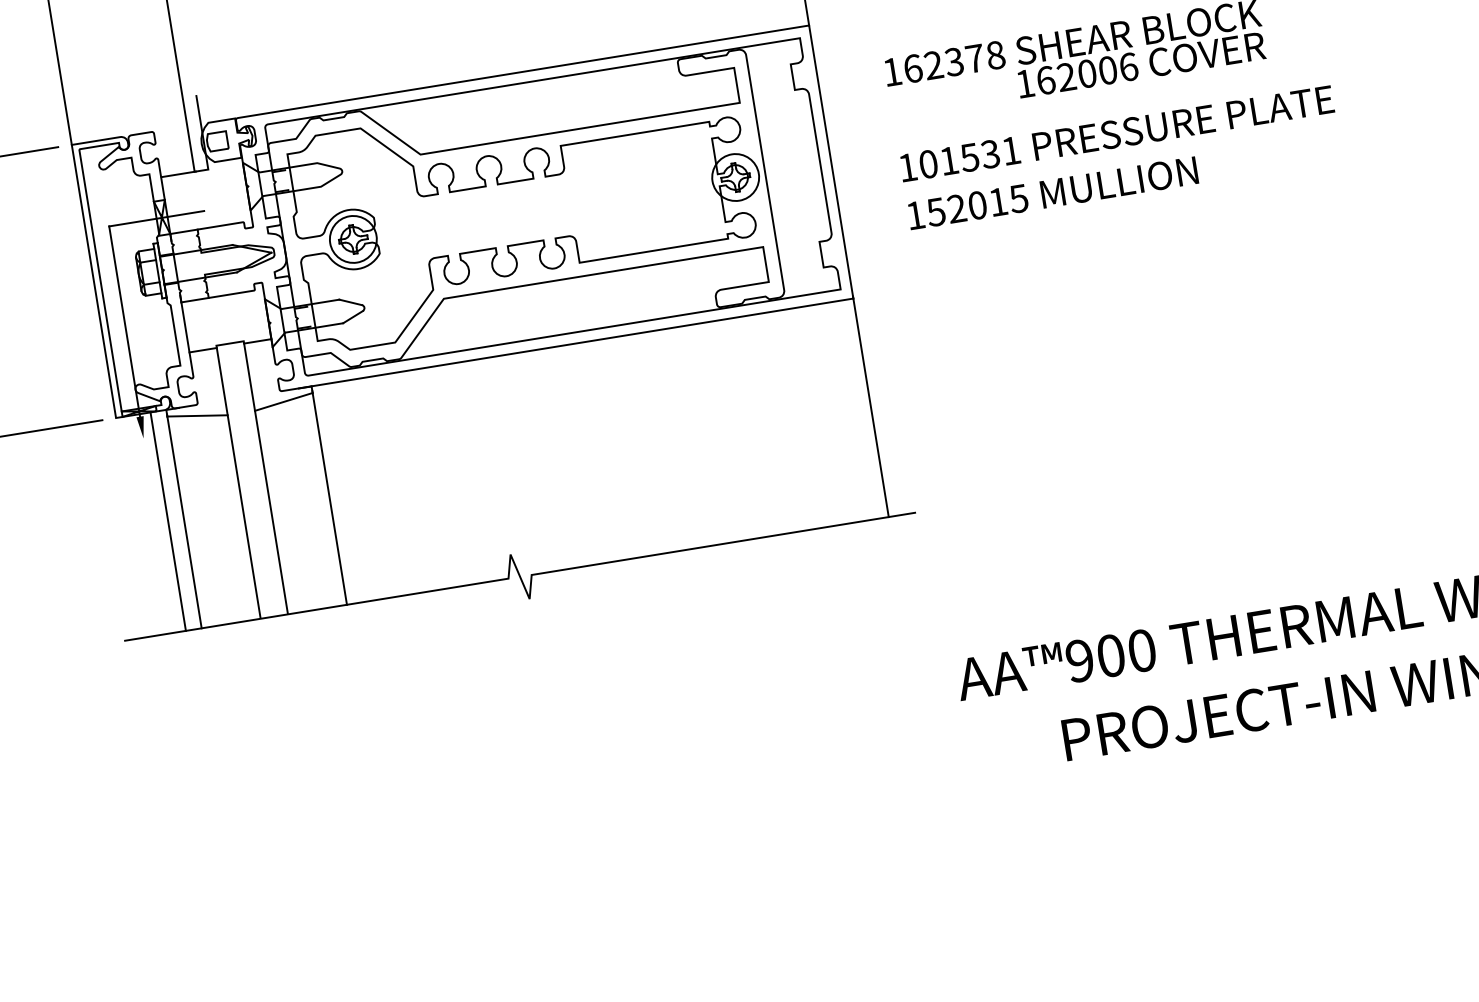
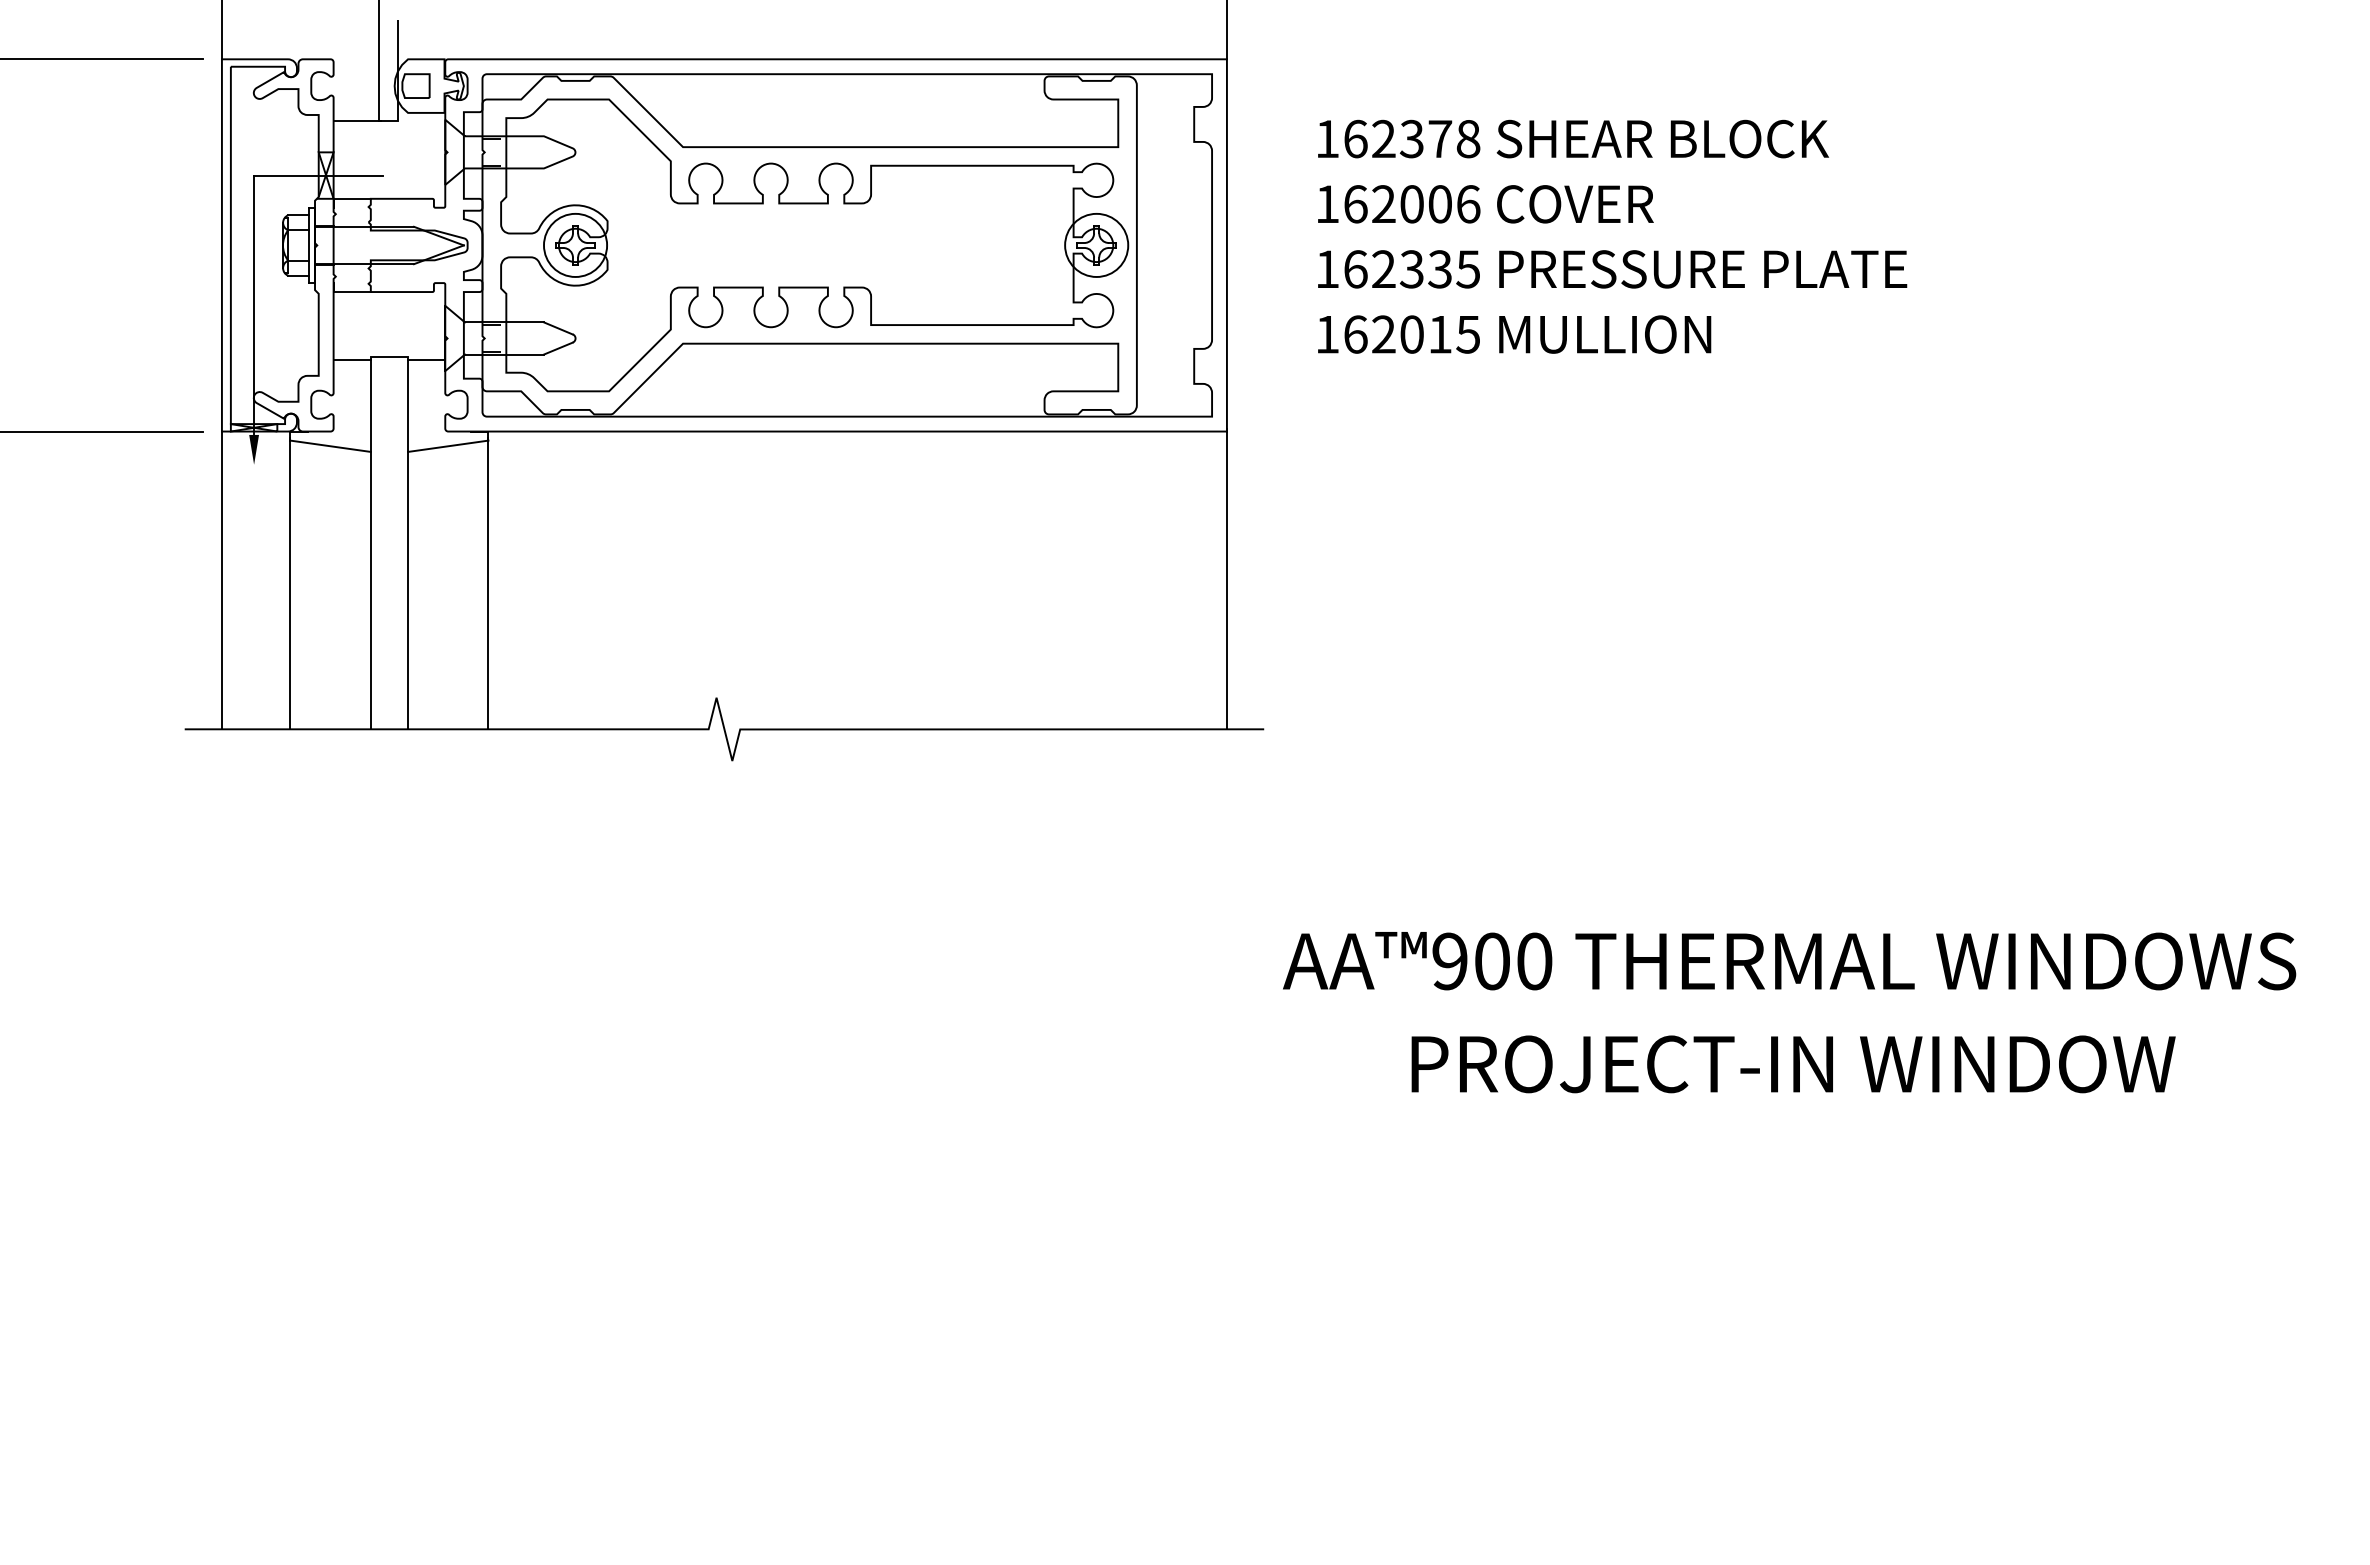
text: (1141, 65) -> (1485, 204), moved
text: (969, 157) -> (1411, 269), 101531 -> 162335
text: (936, 212) -> (1355, 334), 152015 -> 162015
line: (167, 521) -> (221, 580), moved

